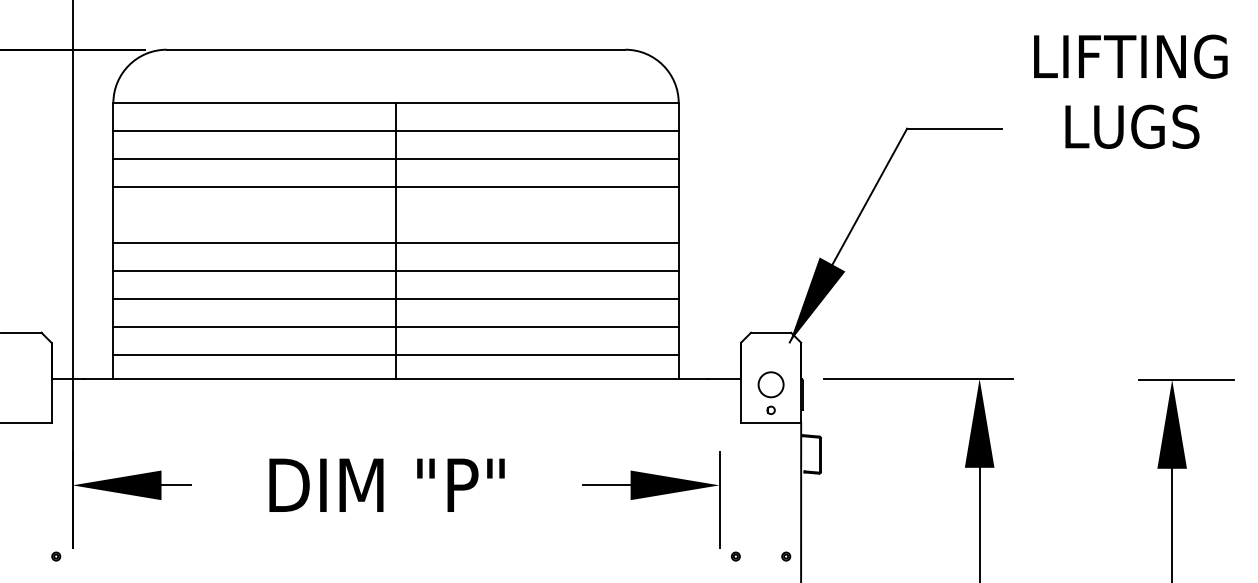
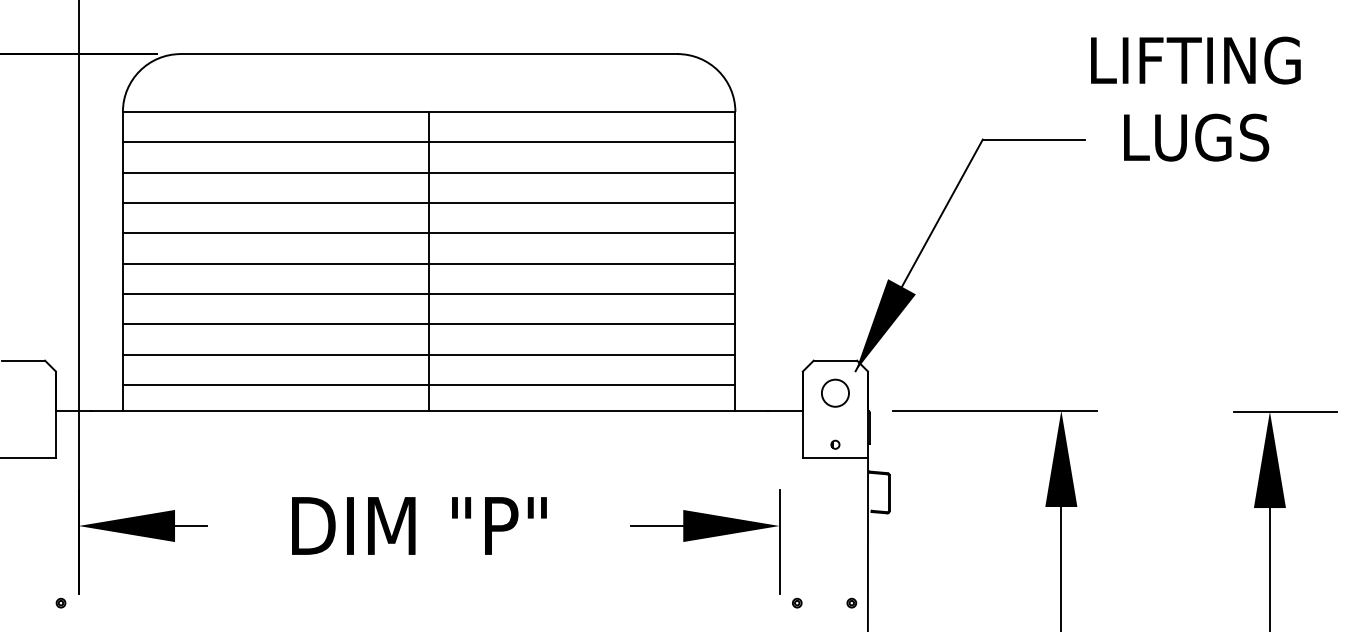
text: (1130, 56) -> (1195, 60), moved
text: (1132, 126) -> (1196, 137), moved
line: (395, 215) -> (428, 233), added
circle: (770, 384) -> (834, 392), moved

